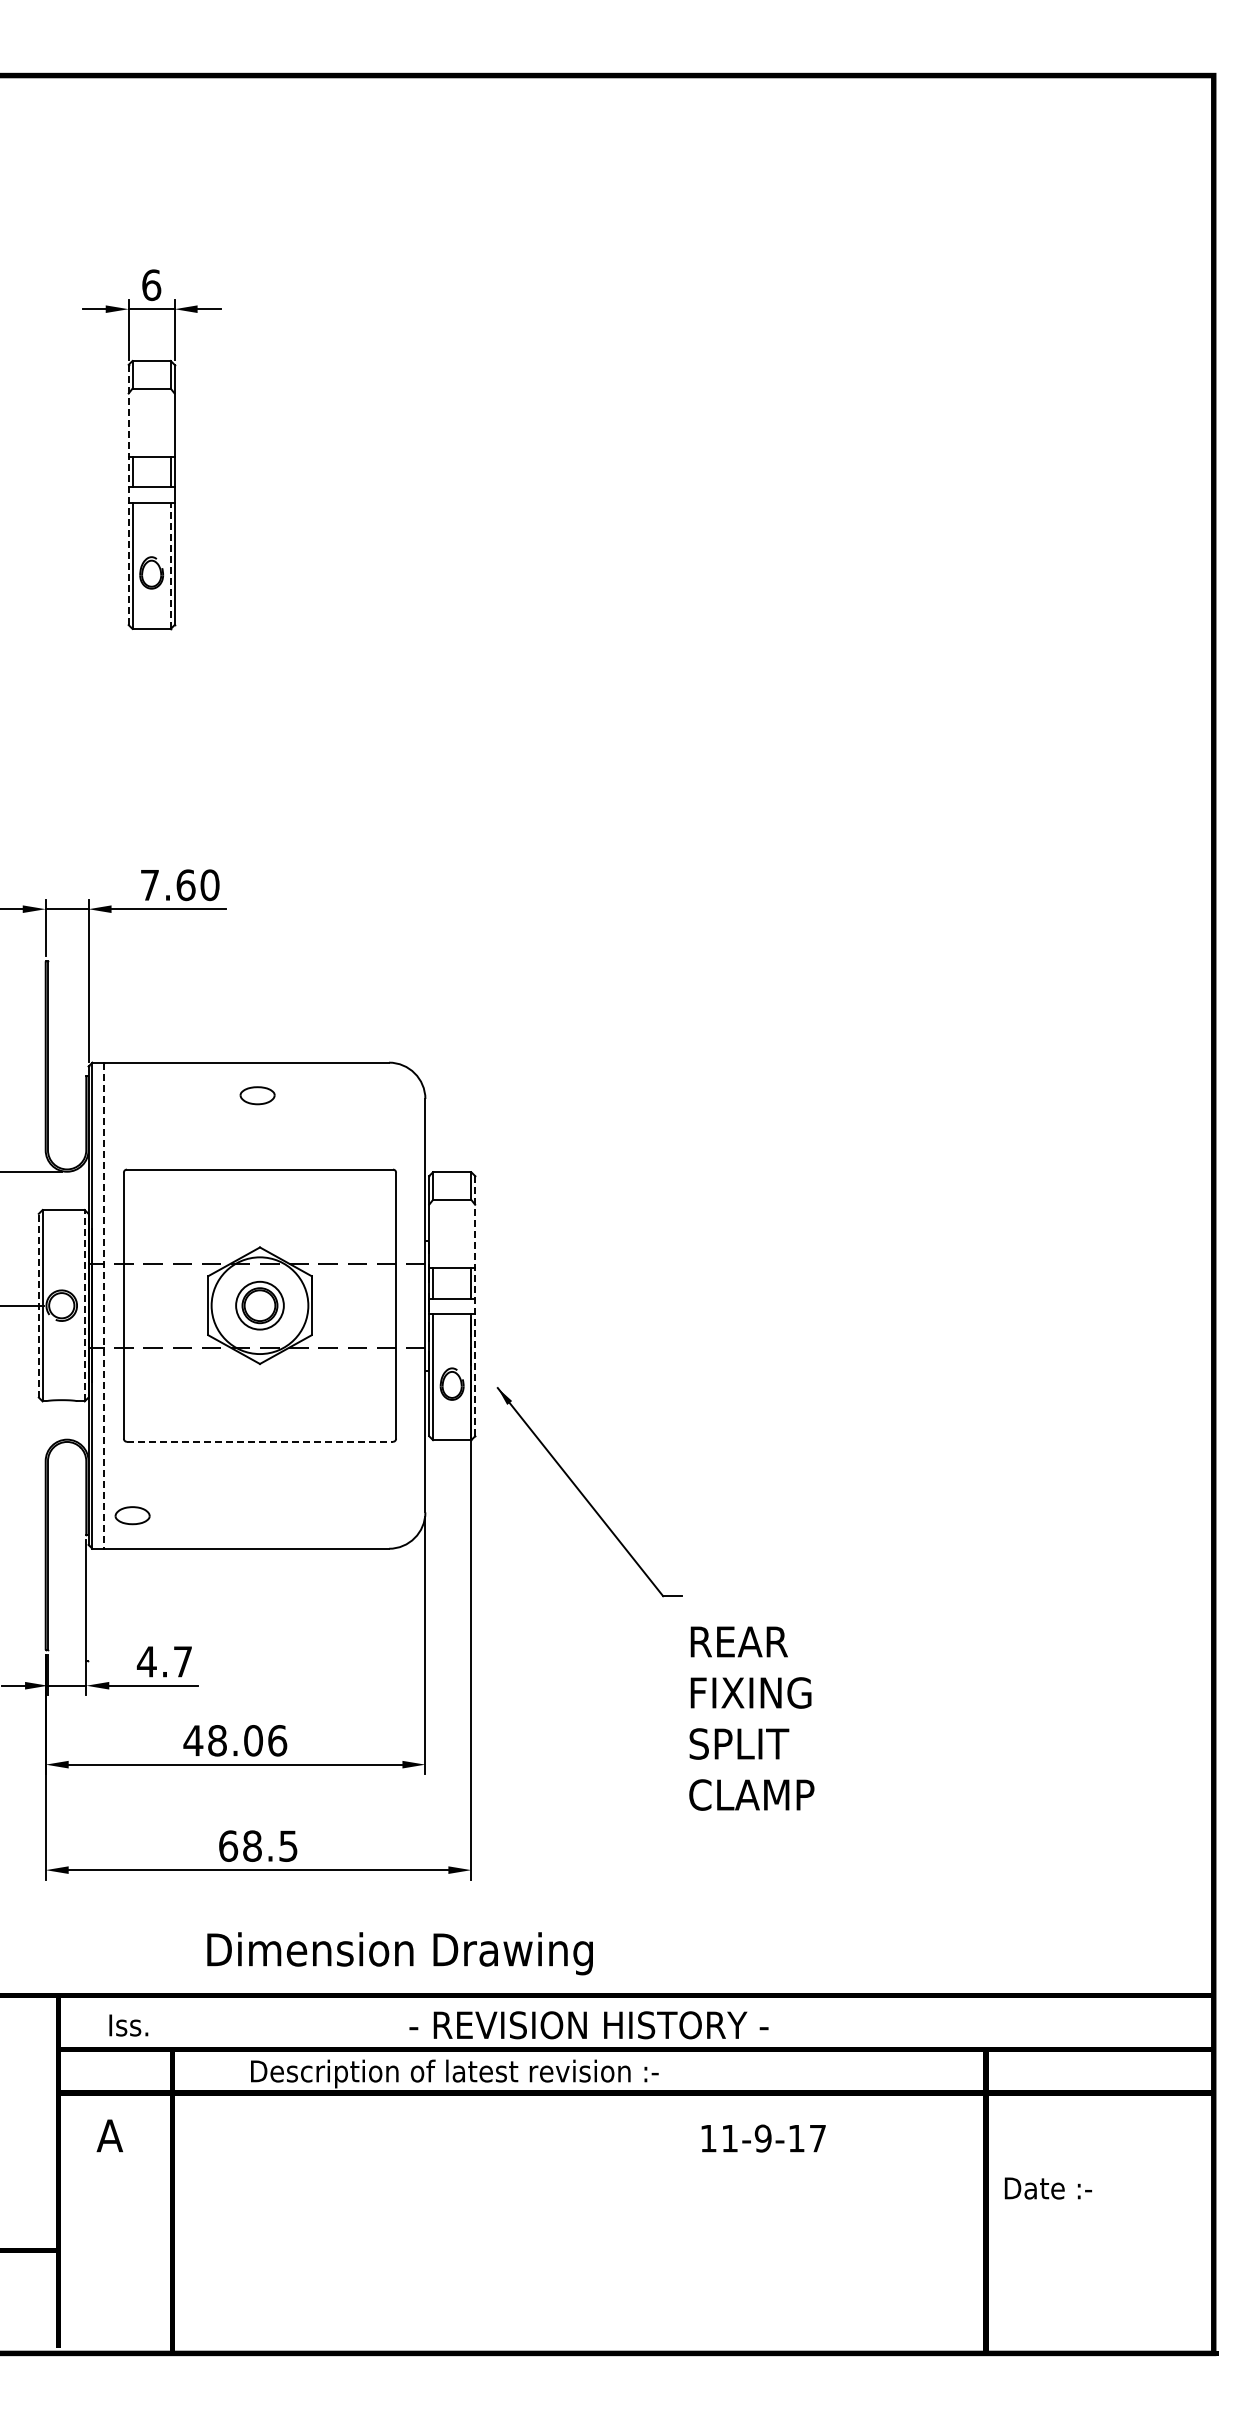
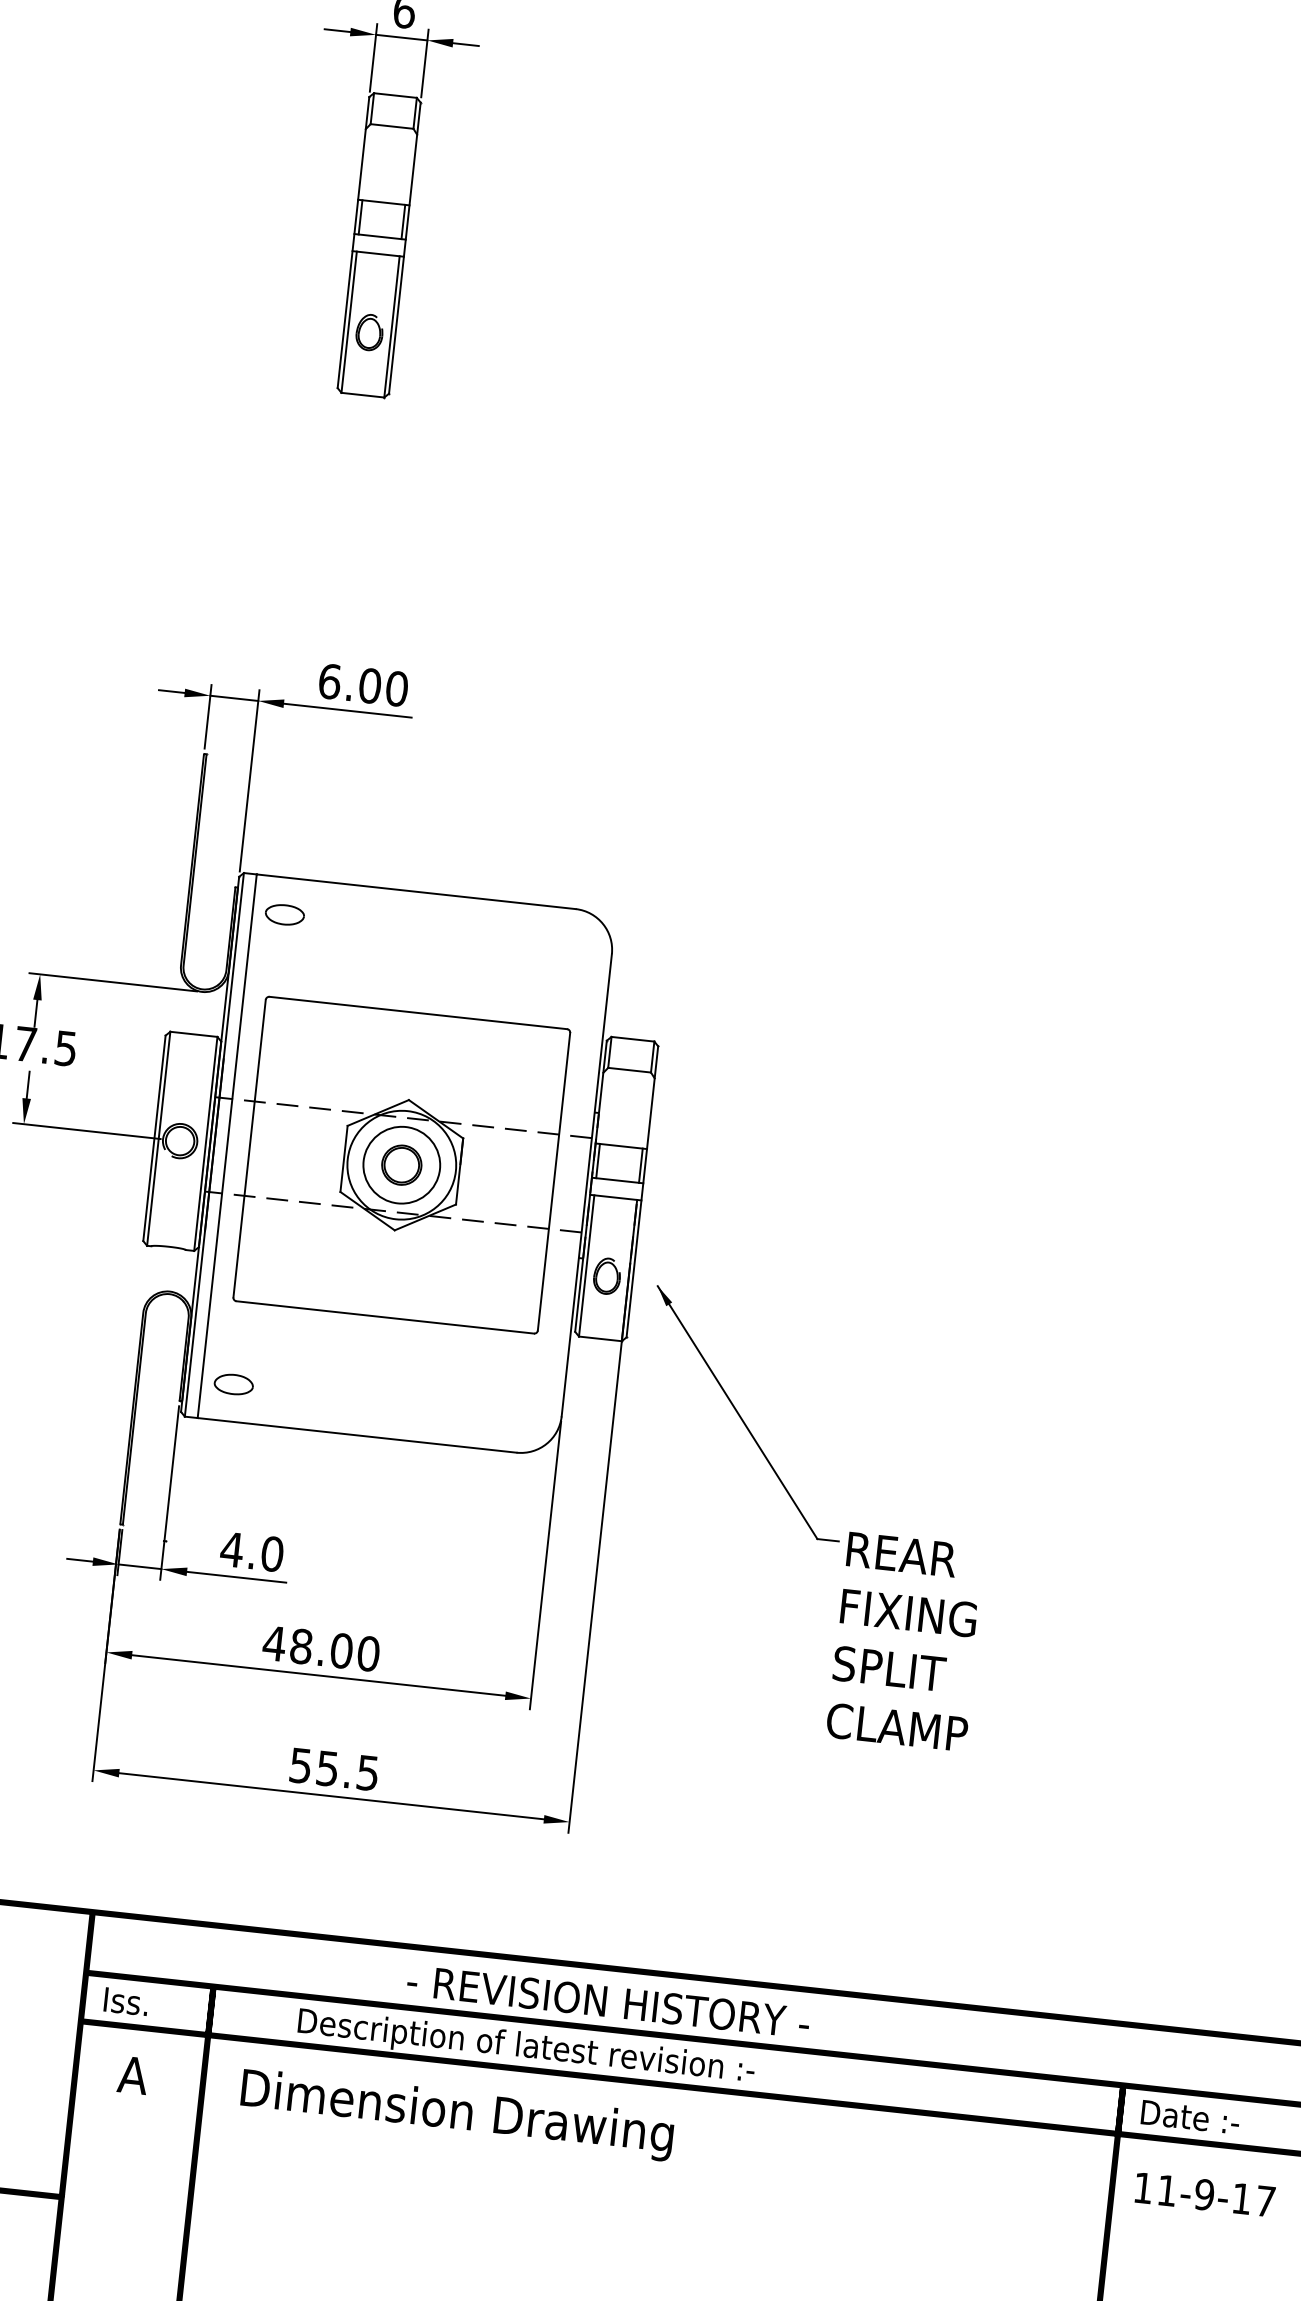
line: (128, 495) -> (353, 243), dashed -> solid
line: (170, 565) -> (391, 326), dashed -> solid
text: (167, 885) -> (349, 684), 7.60 -> 6.00
part: (257, 1095) -> (284, 914), moved
line: (38, 1305) -> (154, 1138), dashed -> solid
line: (84, 1305) -> (205, 1143), dashed -> solid
circle: (259, 1305) -> (401, 1164), size x1.43
line: (103, 1306) -> (226, 1147), dashed -> solid
line: (475, 1306) -> (642, 1192), dashed -> solid
line: (260, 1441) -> (385, 1317), dashed -> solid
text: (182, 1661) -> (271, 1553), 4.7 -> 4.0
text: (751, 1718) -> (906, 1641), moved
text: (277, 1740) -> (368, 1653), 48.06 -> 48.00
text: (240, 1845) -> (314, 1766), 68.5 -> 55.5
text: (399, 1953) -> (456, 2114), moved
text: (128, 2025) -> (125, 2001), moved
text: (588, 2025) -> (607, 2002), moved
text: (763, 2138) -> (1204, 2194), moved
text: (1047, 2188) -> (1189, 2117), moved

